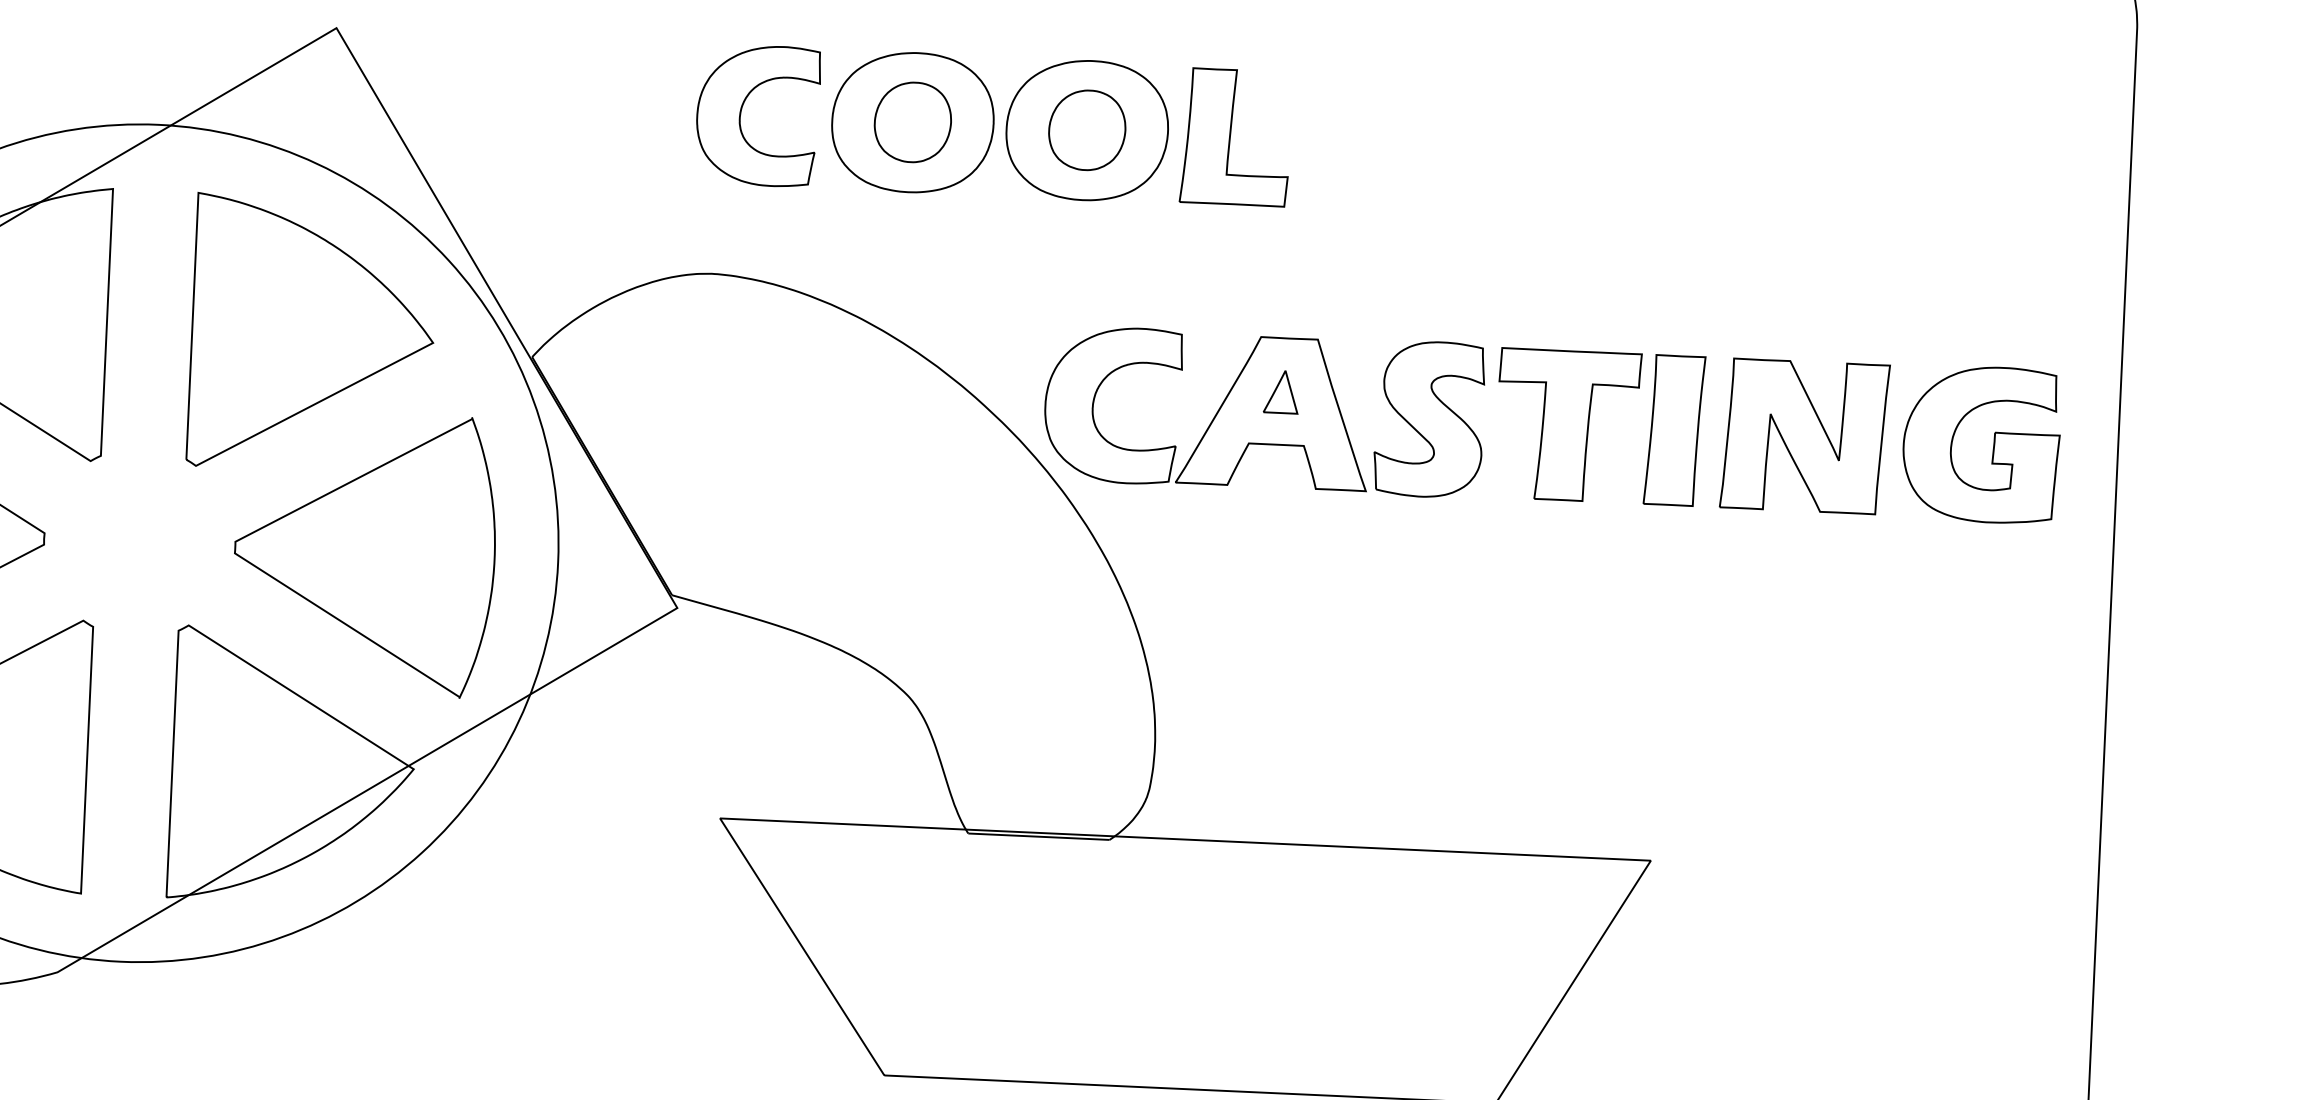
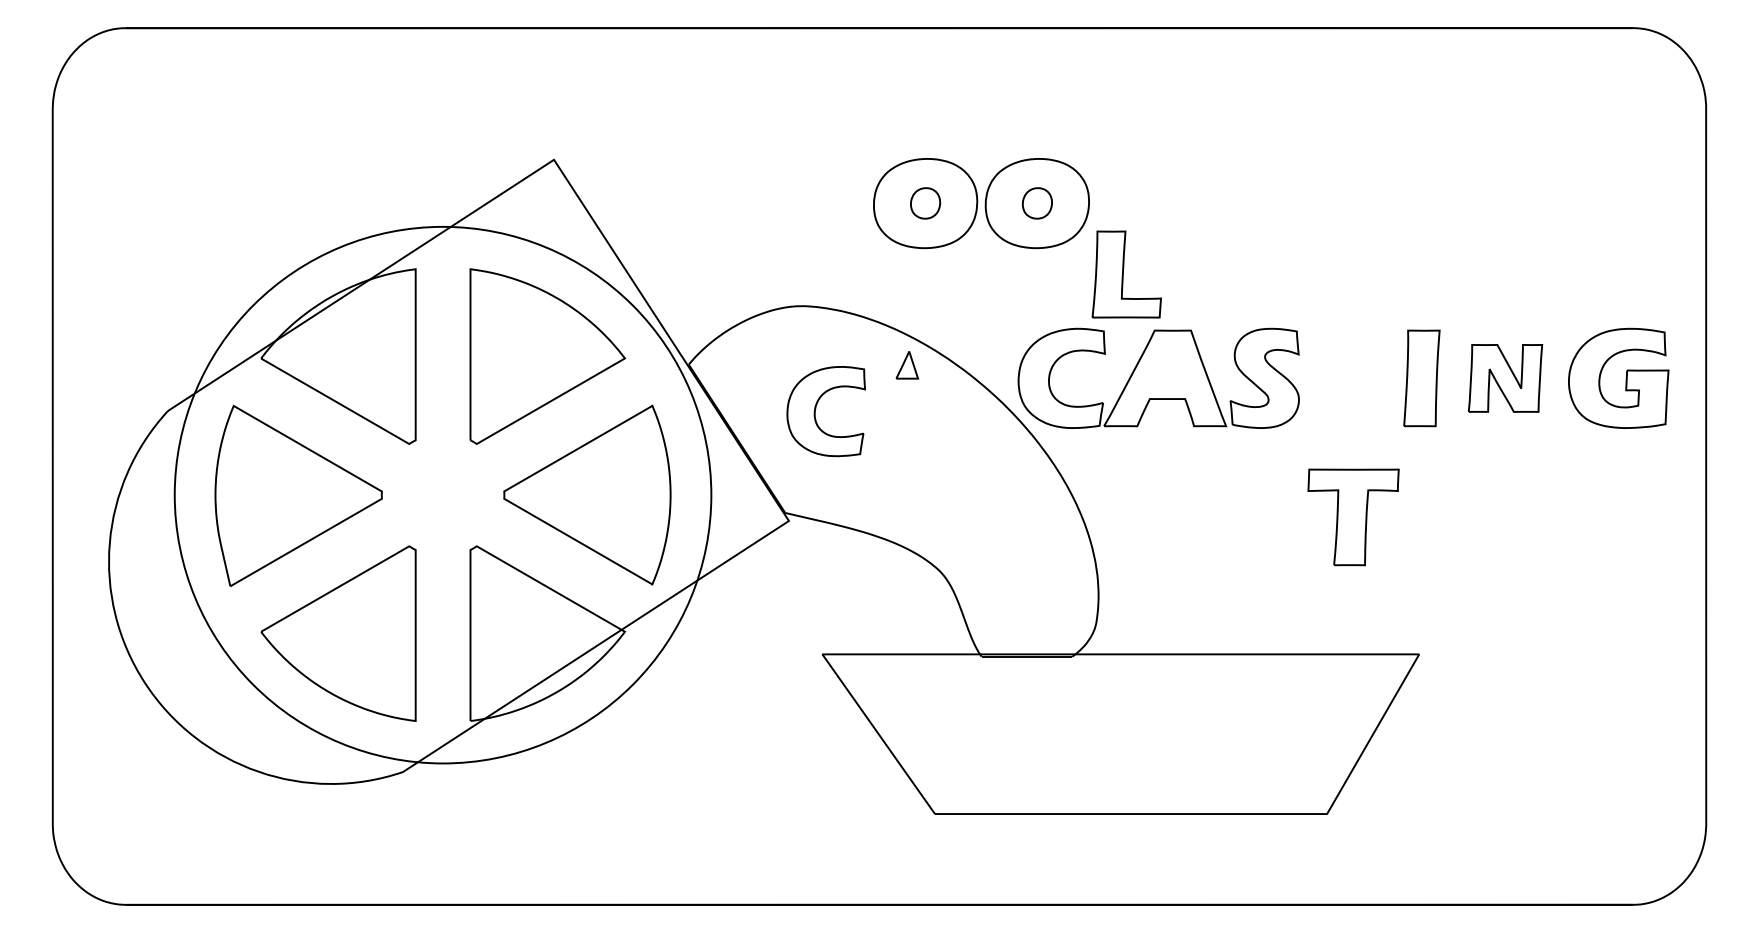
part: (742, 110) -> (816, 408), moved
part: (912, 122) -> (925, 203), size x0.6
part: (1087, 130) -> (1037, 203), size x0.6
part: (1235, 137) -> (1126, 274), moved
part: (1281, 392) -> (907, 365), moved
part: (1567, 425) -> (1353, 517), moved
part: (1804, 436) -> (1505, 378), size x0.7

